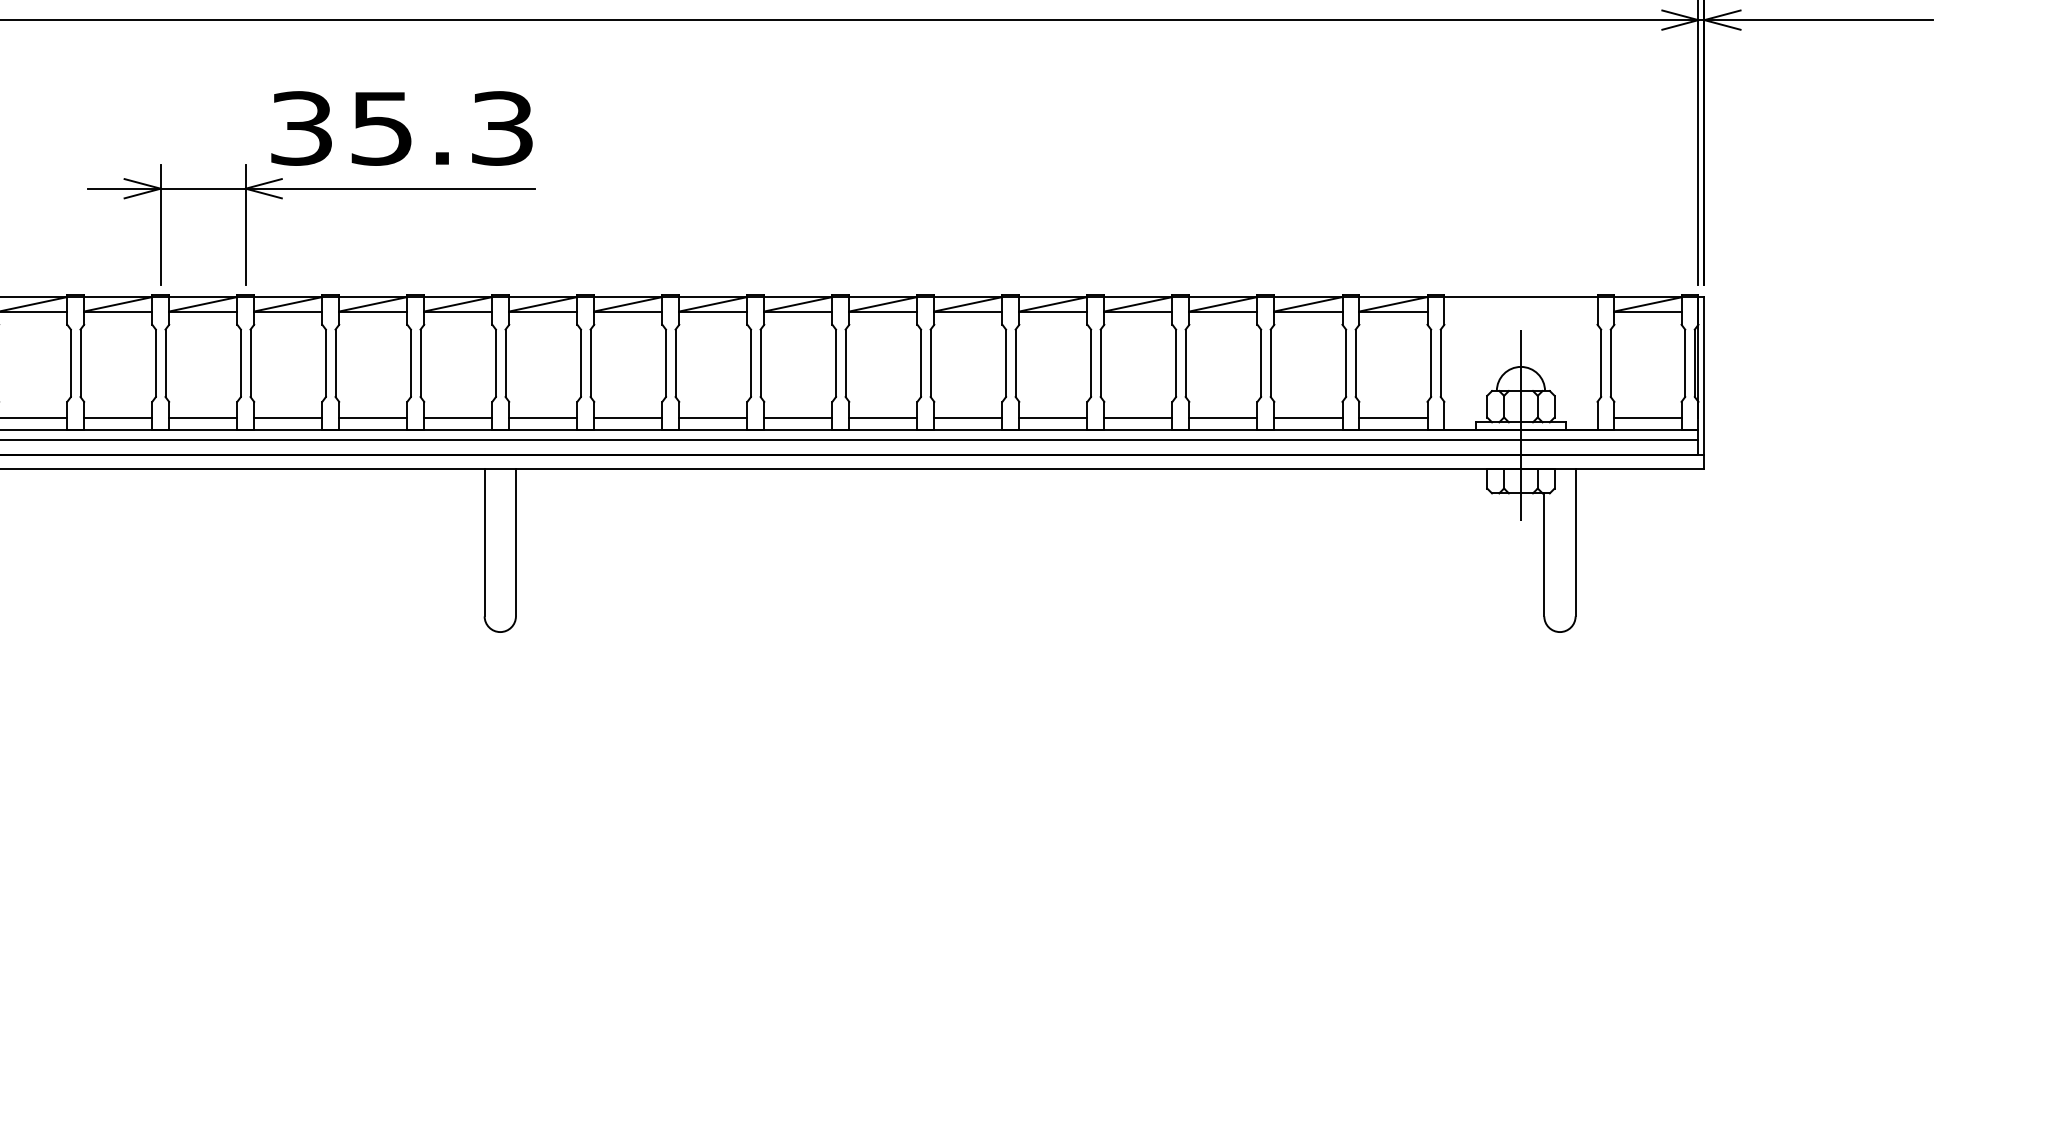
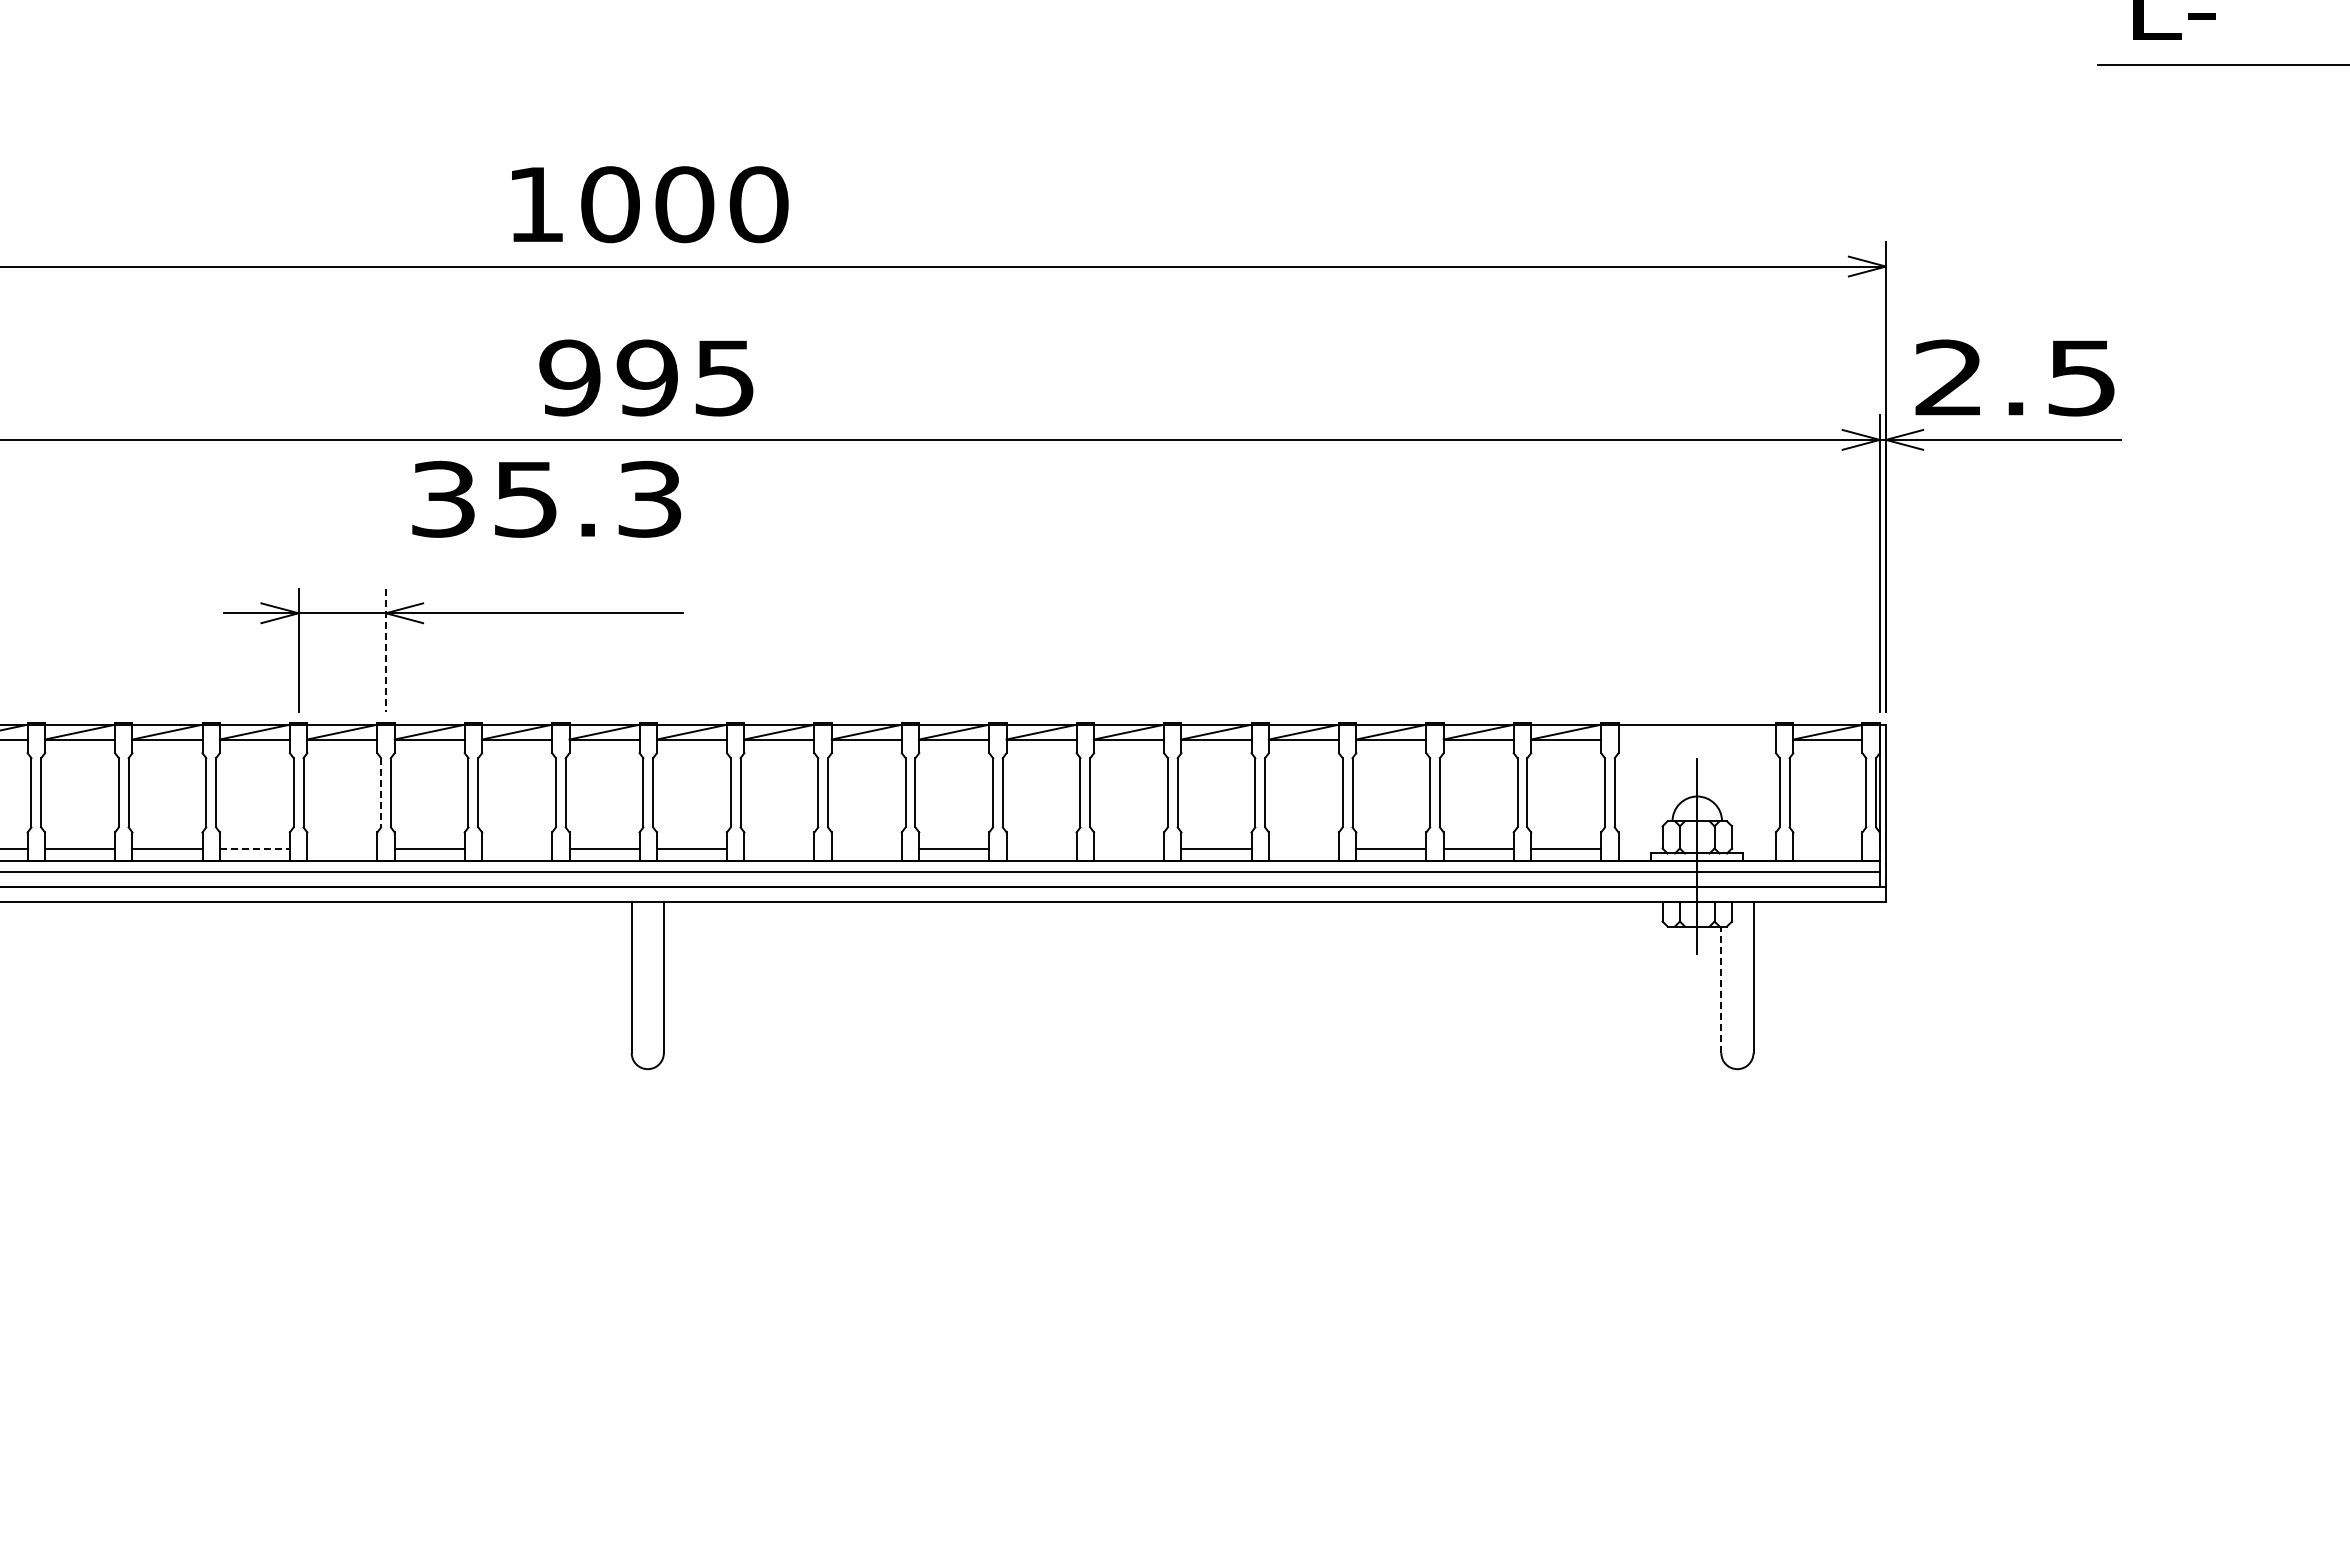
text: (401, 127) -> (546, 498), moved
line: (246, 224) -> (386, 650), solid -> dashed
line: (241, 363) -> (381, 792), solid -> dashed
line: (118, 417) -> (255, 848), solid -> dashed
line: (203, 417) -> (342, 848), removed
line: (373, 417) -> (517, 848), removed
line: (628, 417) -> (779, 848), removed
line: (713, 417) -> (866, 848), removed
line: (883, 417) -> (1041, 848), removed
line: (968, 417) -> (1129, 848), removed
line: (1137, 417) -> (1303, 848), removed
line: (1647, 417) -> (1827, 848), removed
line: (1544, 554) -> (1721, 989), solid -> dashed

